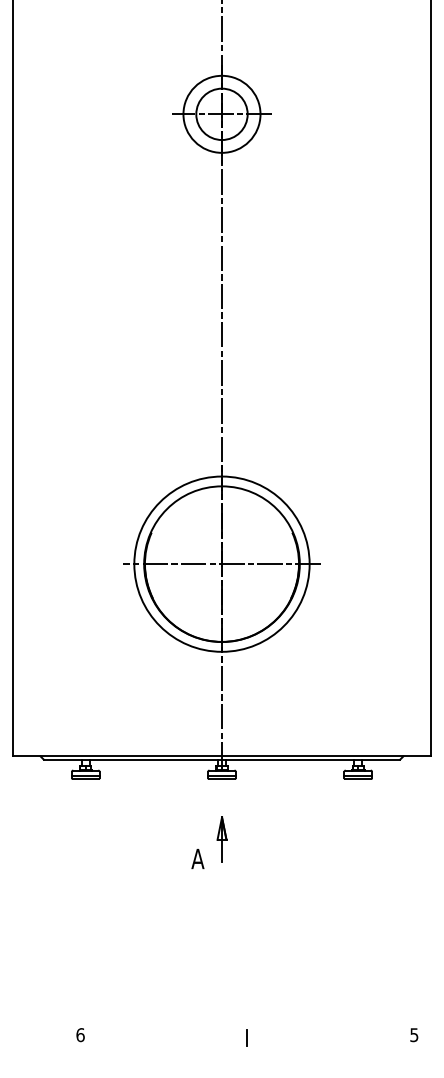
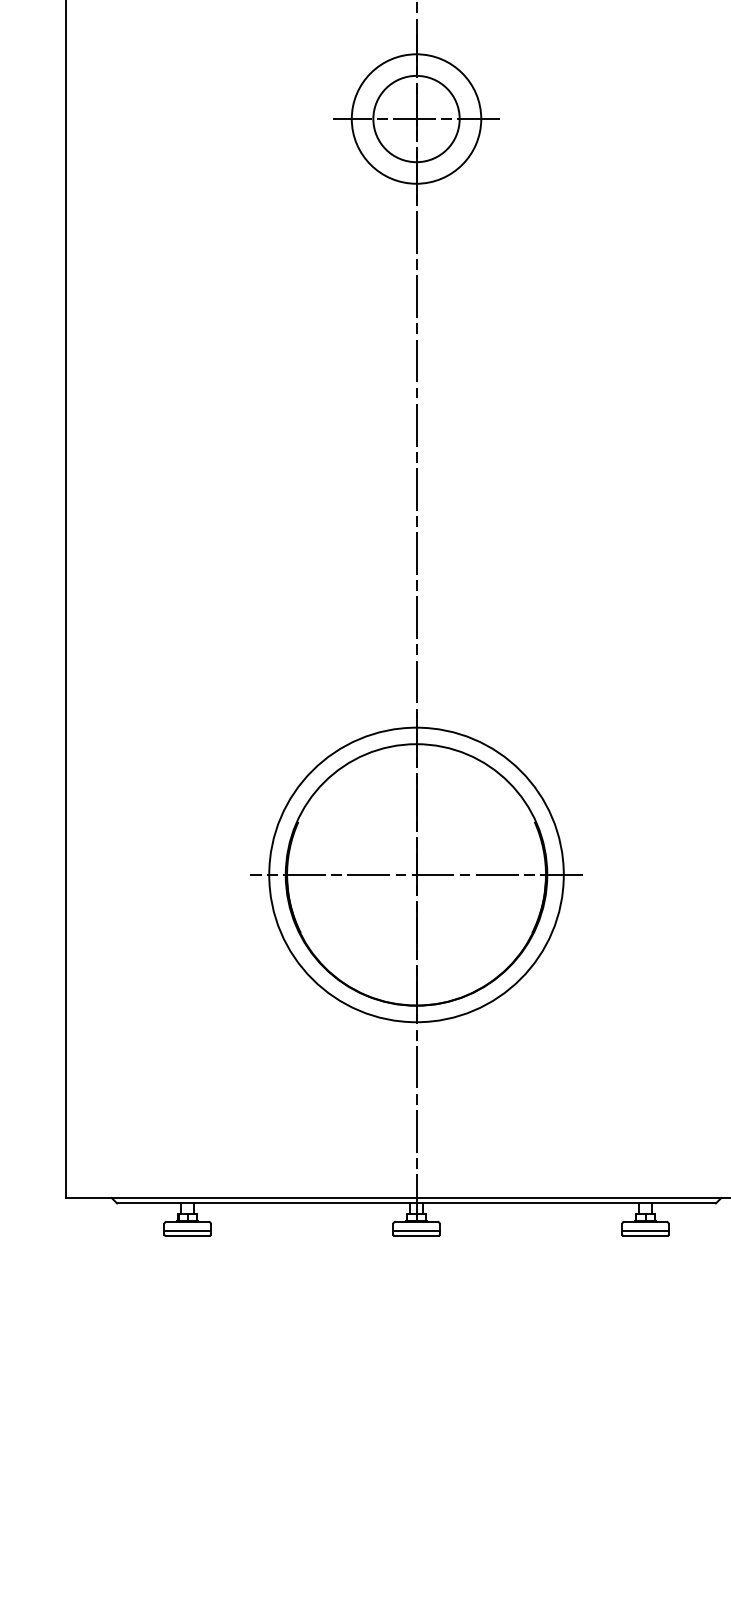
part: (216, 840) -> (407, 1339), removed

